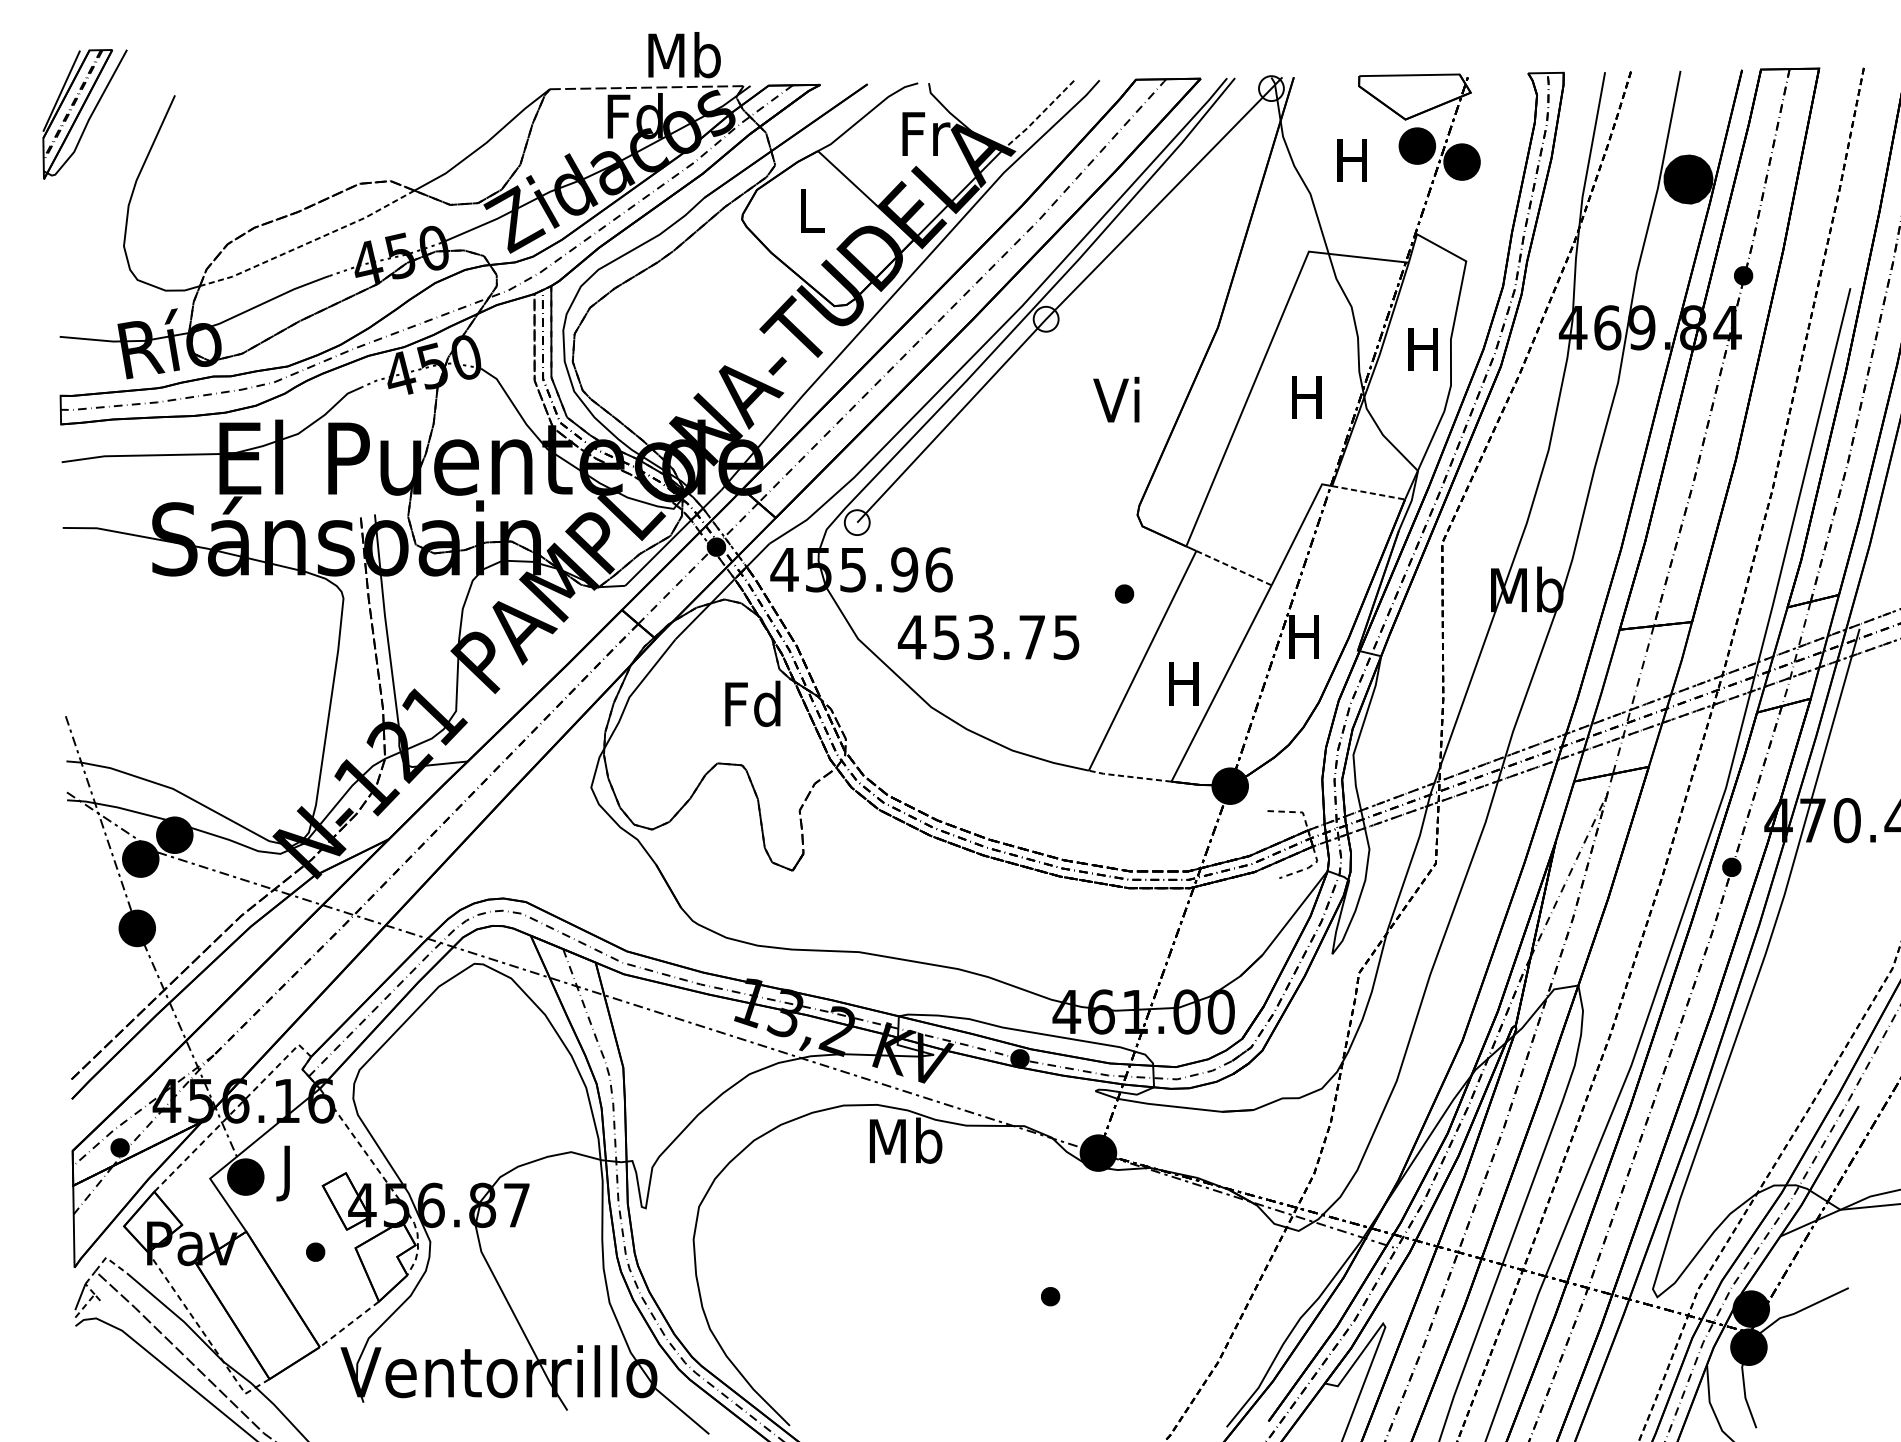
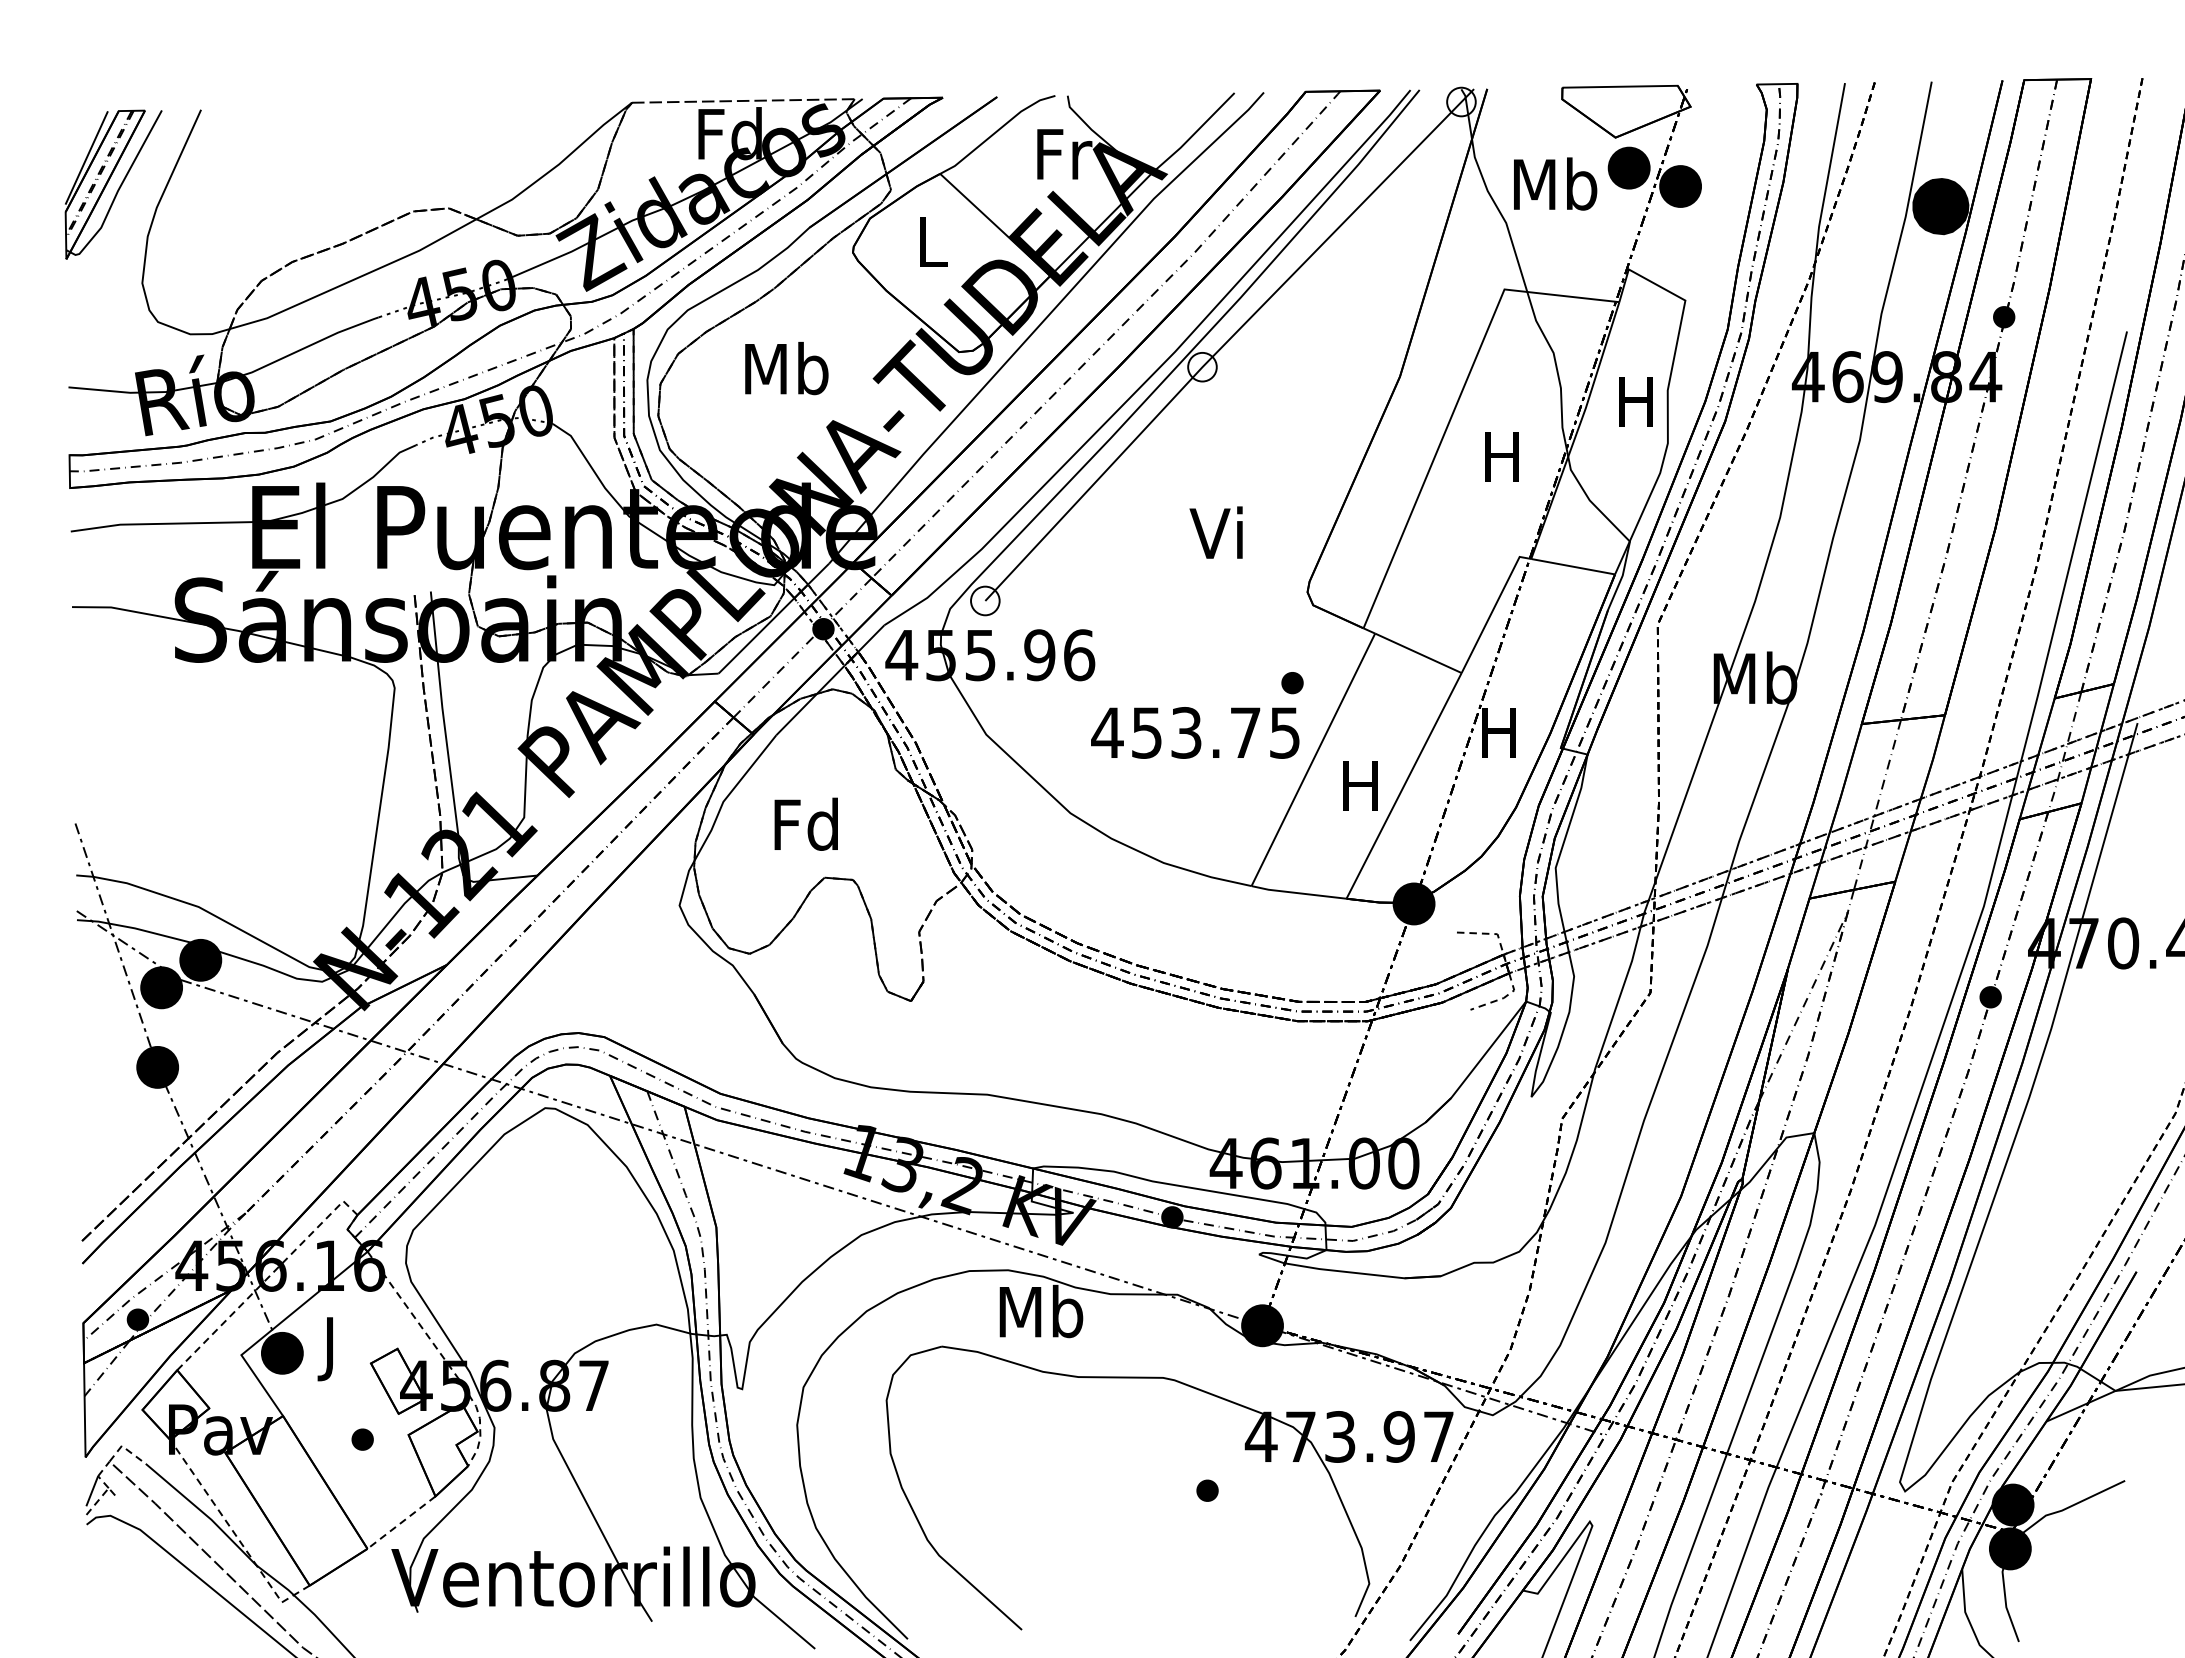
text: (684, 55) -> (786, 368), moved
part: (84, 114) -> (113, 184), moved
line: (1038, 116) -> (1193, 134), dashed -> solid
text: (1353, 159) -> (1555, 183), H -> Mb
line: (308, 242) -> (354, 279), dashed -> solid
text: (1115, 399) -> (1215, 532), moved
line: (1368, 492) -> (1573, 566), dashed -> solid
line: (1234, 568) -> (1418, 653), dashed -> solid
text: (988, 637) -> (1195, 732), moved
text: (752, 703) -> (805, 823), moved
line: (1129, 777) -> (1298, 893), dashed -> solid
part: (1082, 1260) -> (1244, 1449), added

